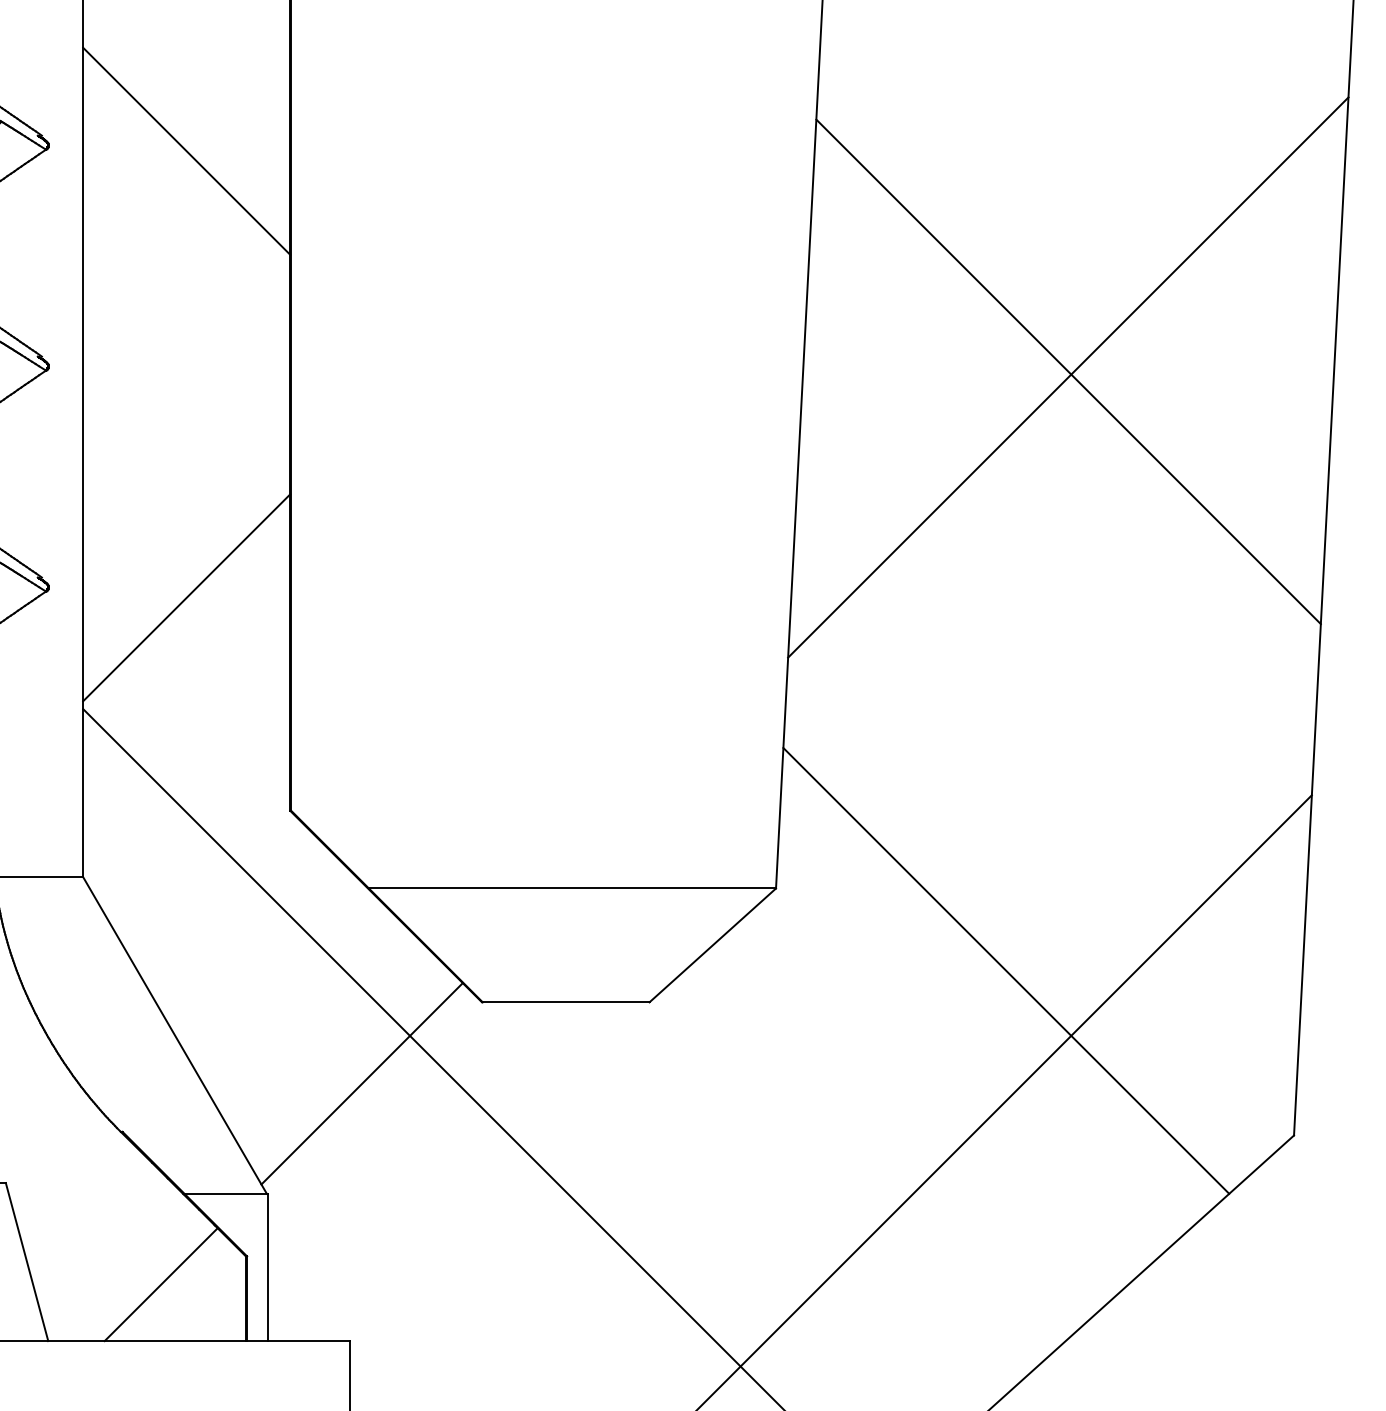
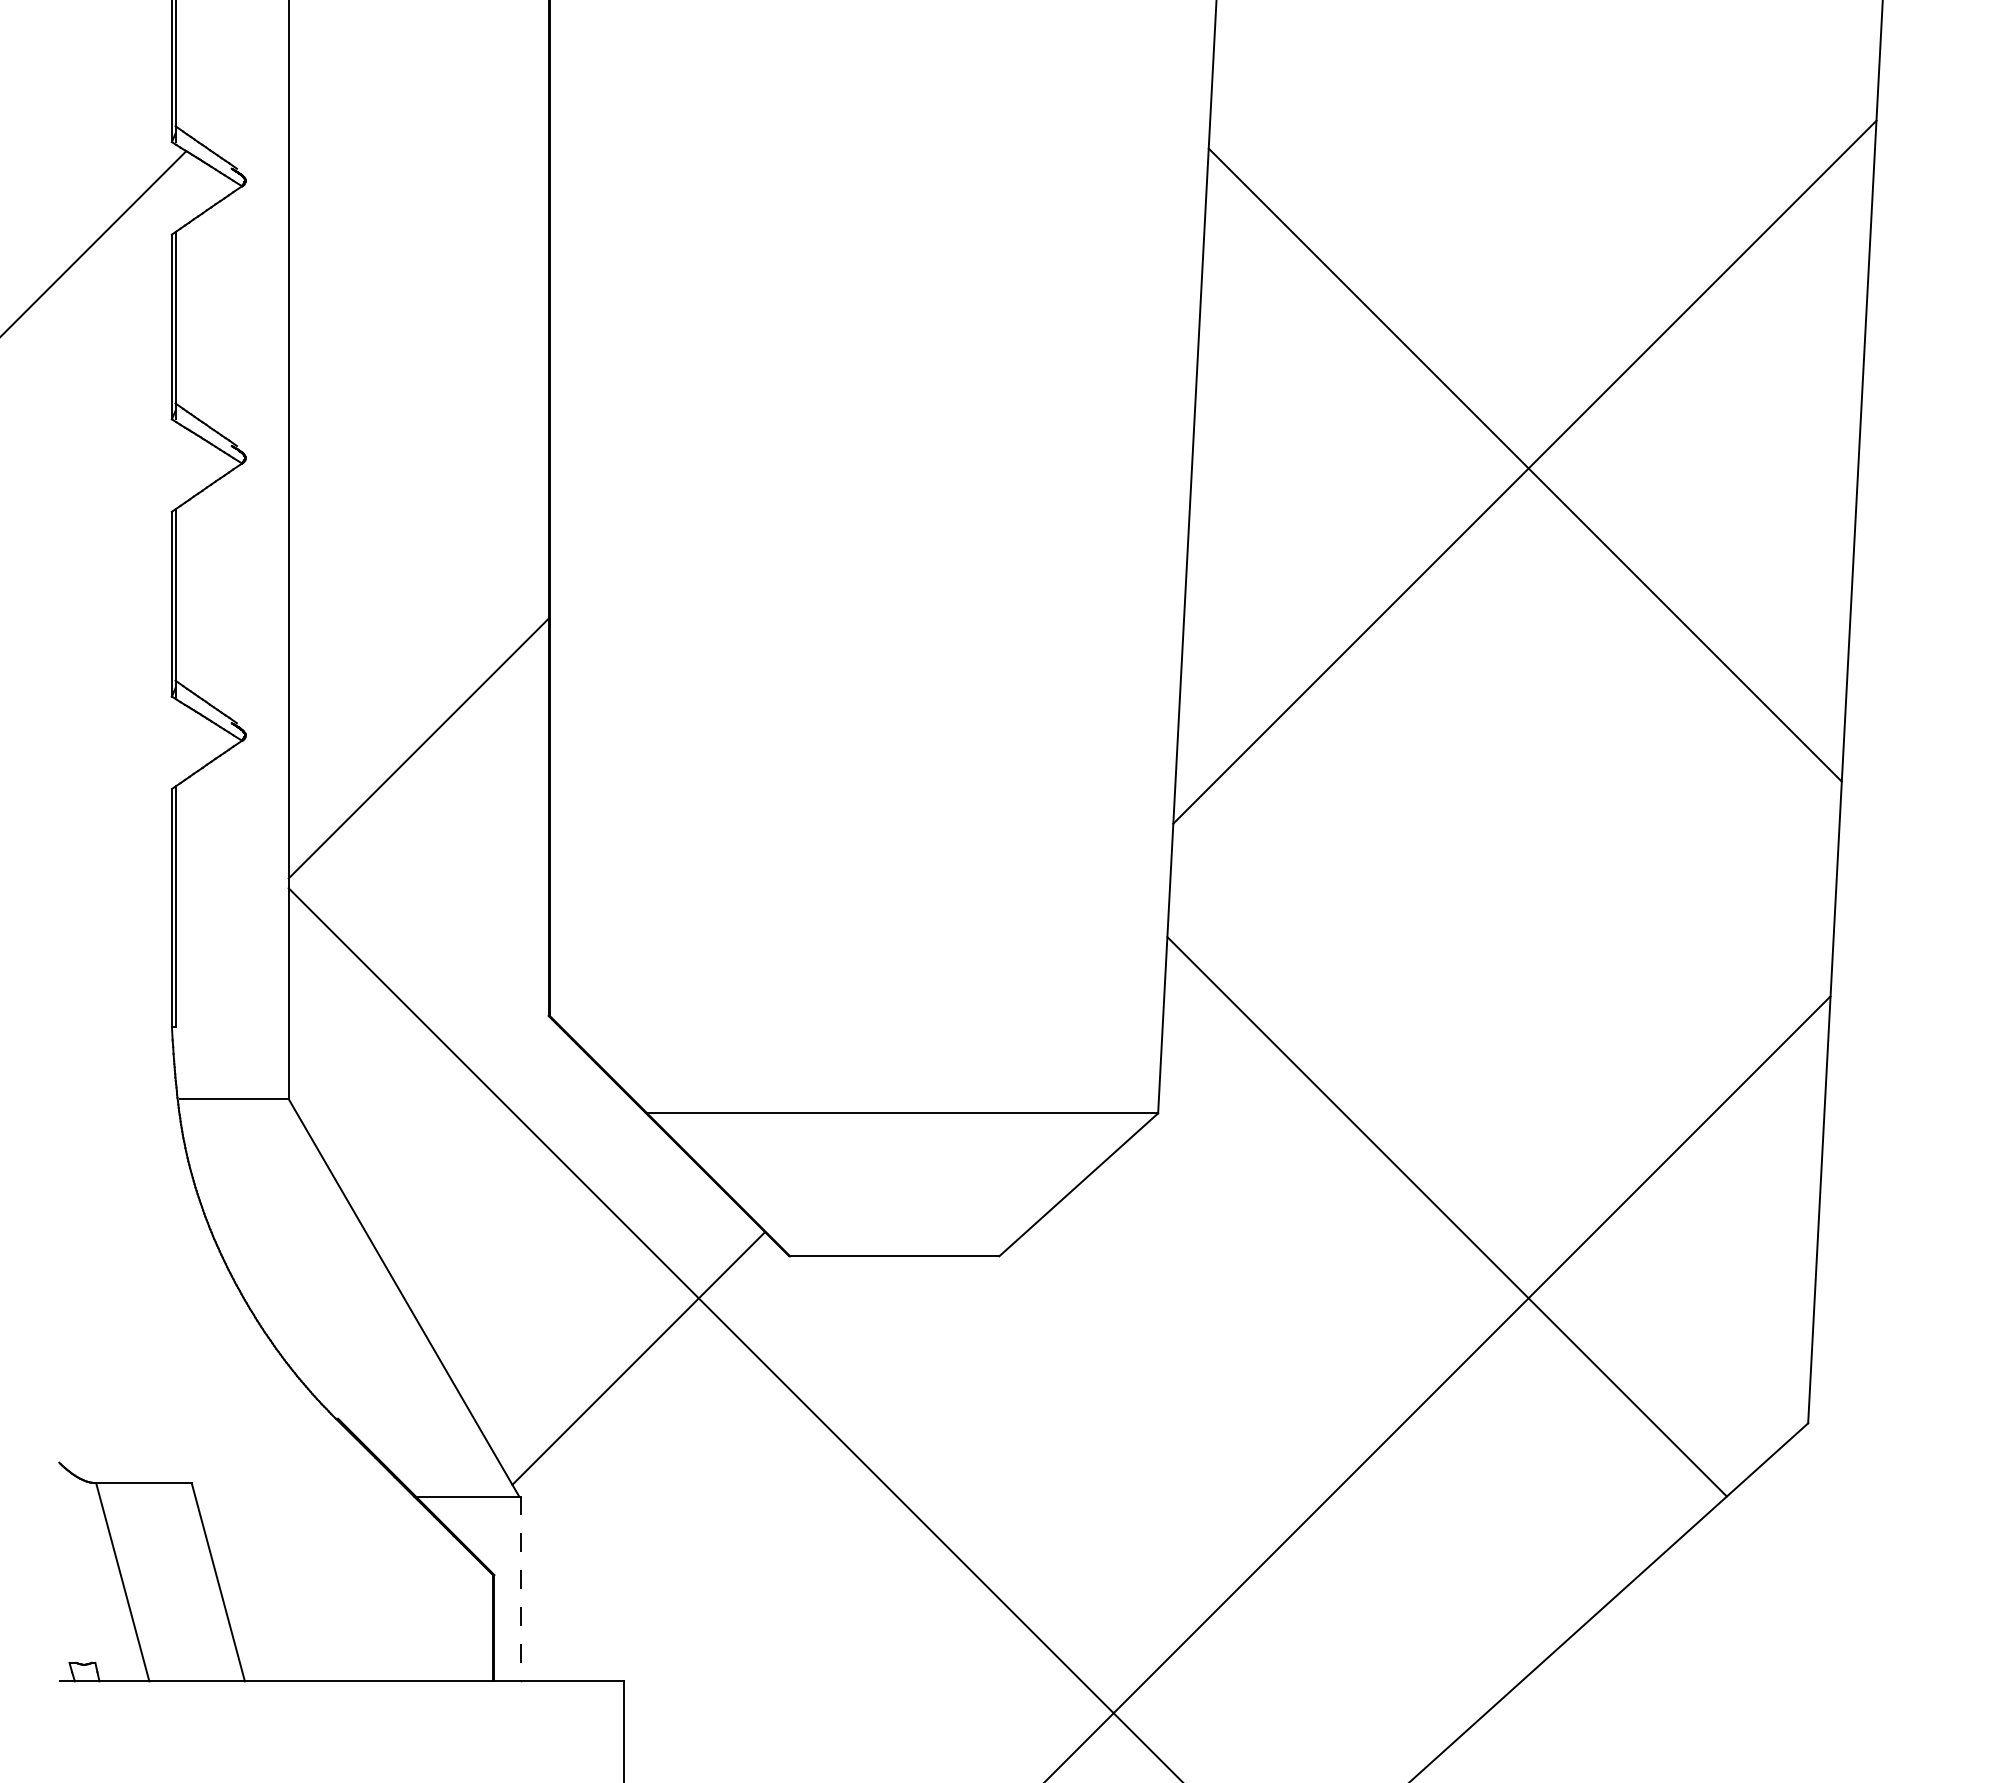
line: (186, 151) -> (418, 188), removed
line: (267, 1267) -> (520, 1589), solid -> dashed
line: (161, 1284) -> (386, 1610), removed

